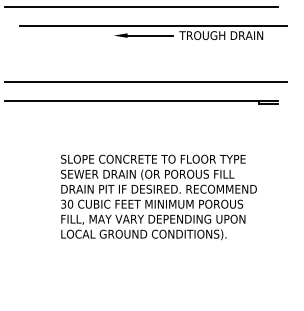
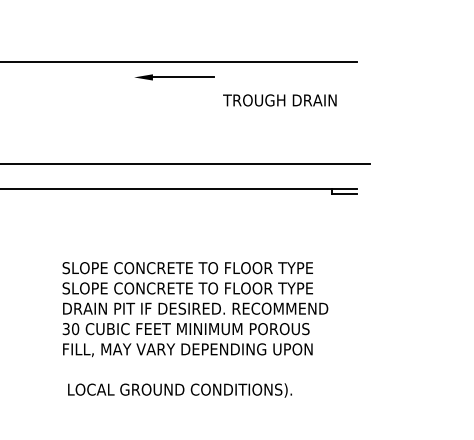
line: (153, 26) -> (187, 87), removed
part: (143, 35) -> (174, 77), moved
text: (156, 175) -> (192, 289), SEWER DRAIN (OR POROUS FILL -> SLOPE CONCRETE TO FLOOR TYPE
text: (143, 234) -> (179, 390), moved

